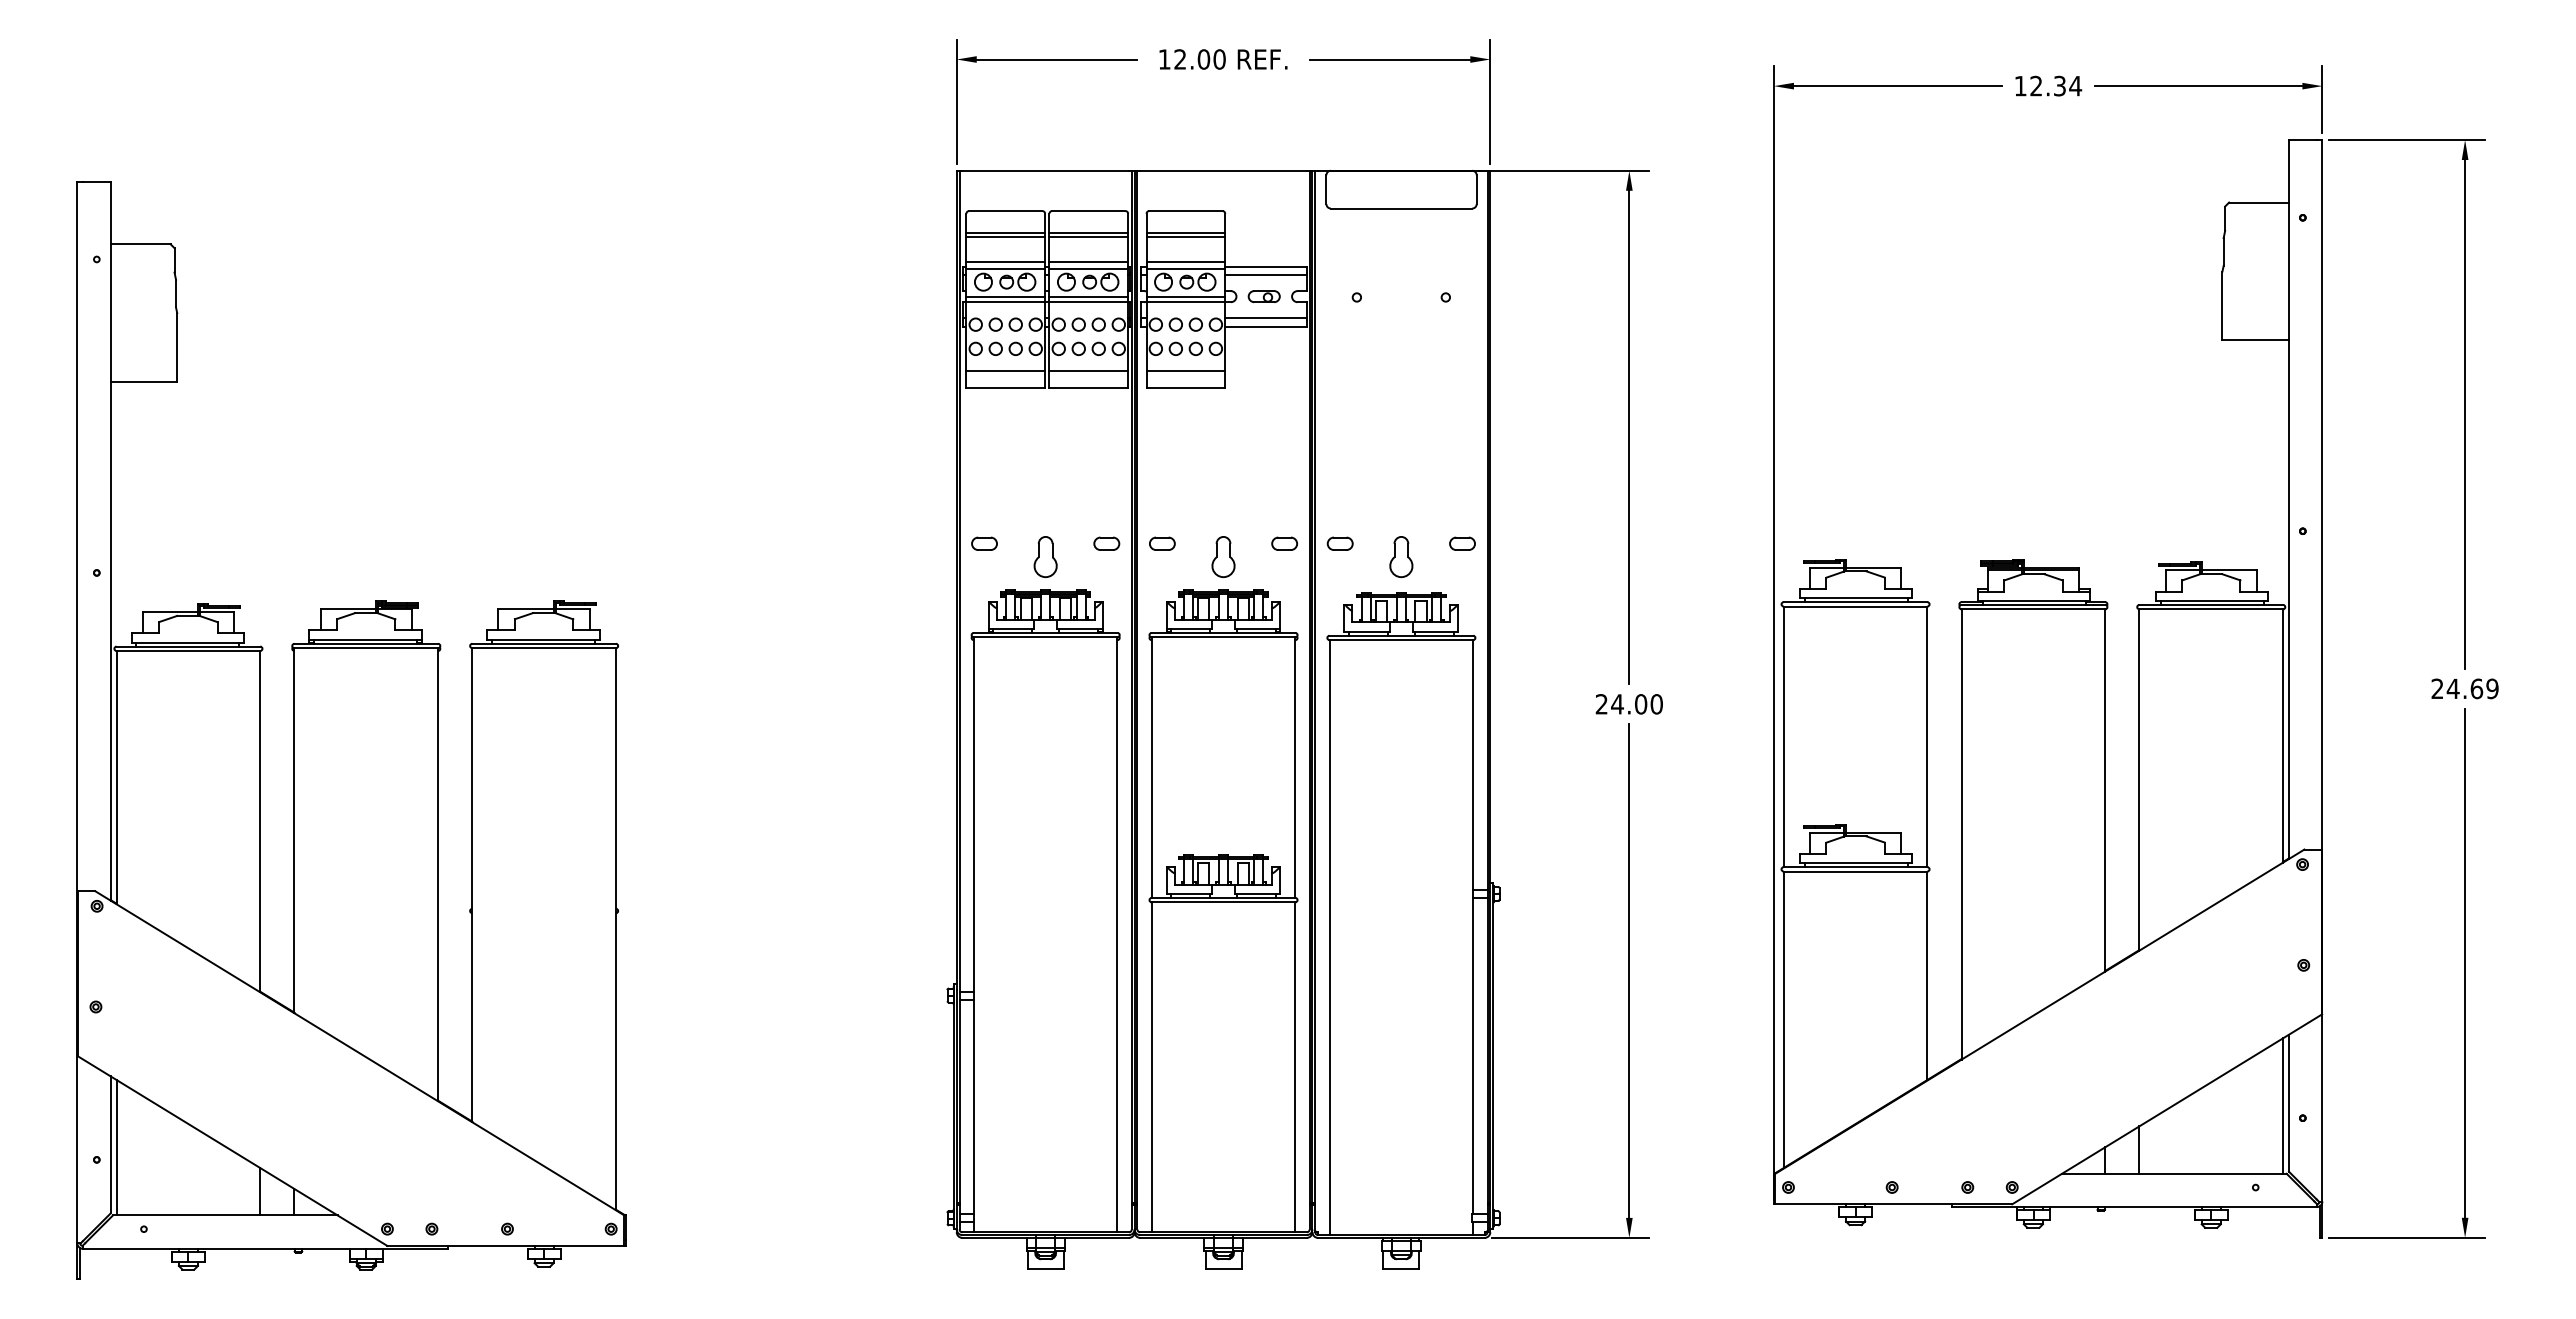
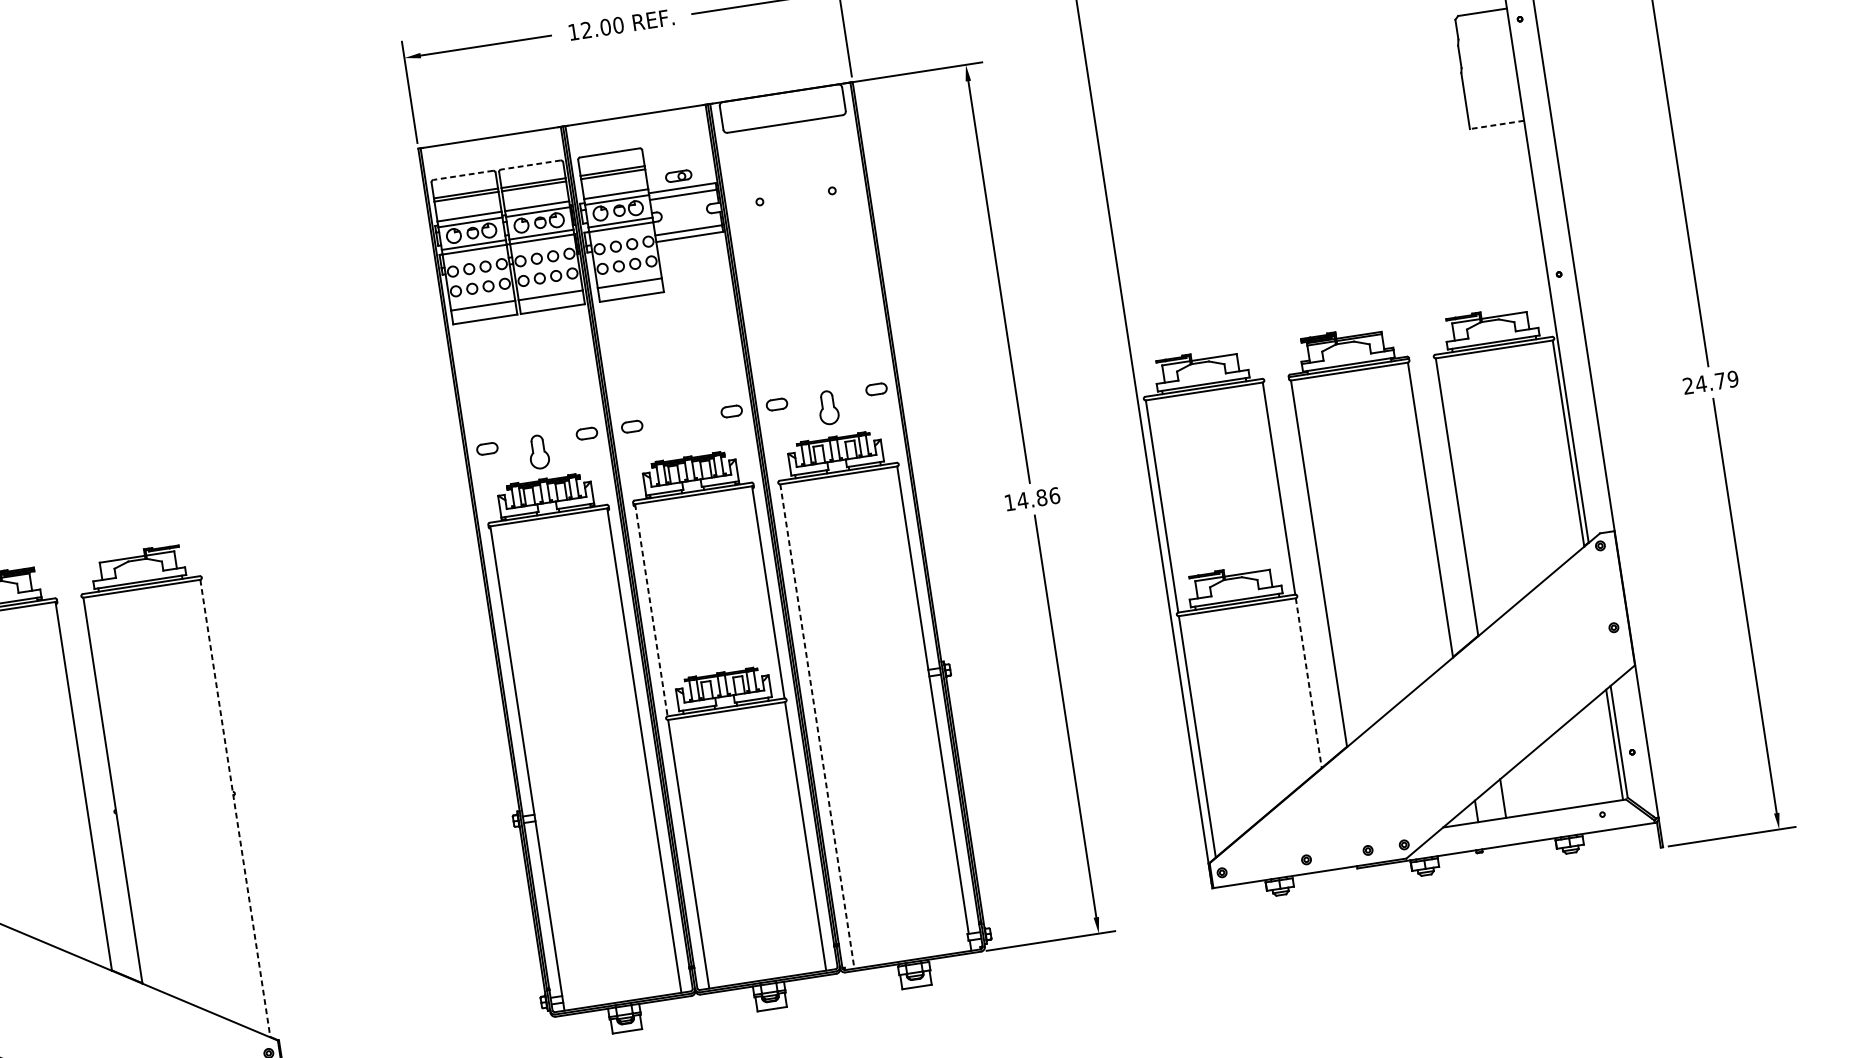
line: (1005, 211) -> (463, 175), solid -> dashed
line: (1088, 211) -> (530, 165), solid -> dashed
part: (1263, 296) -> (678, 176), moved
line: (2255, 340) -> (1496, 125), solid -> dashed
part: (1223, 557) -> (683, 430), removed
text: (2476, 688) -> (1720, 380), 24.69 -> 24.79
text: (1629, 704) -> (1032, 499), 24.00 -> 14.86
line: (1151, 768) -> (651, 611), solid -> dashed
line: (615, 929) -> (235, 808), solid -> dashed
line: (1329, 938) -> (817, 727), solid -> dashed
line: (1927, 976) -> (1309, 683), solid -> dashed

